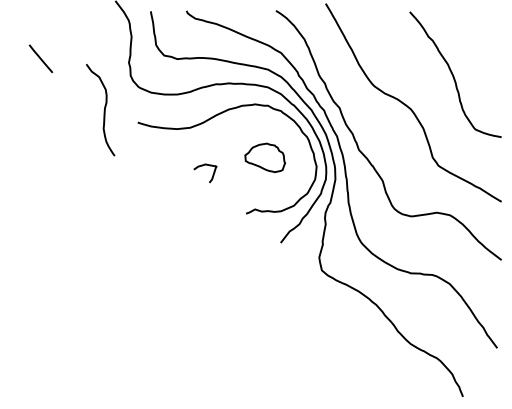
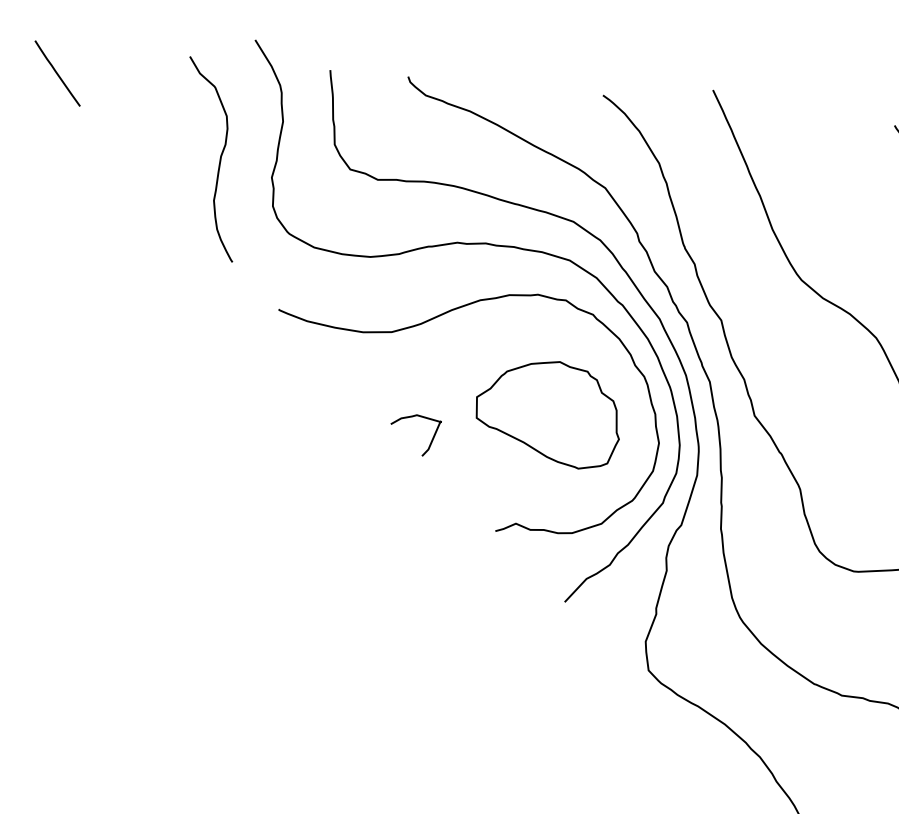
line: (40, 58) -> (56, 72), moved
curve: (103, 110) -> (217, 160), moved
part: (265, 157) -> (549, 412), size x1.67

